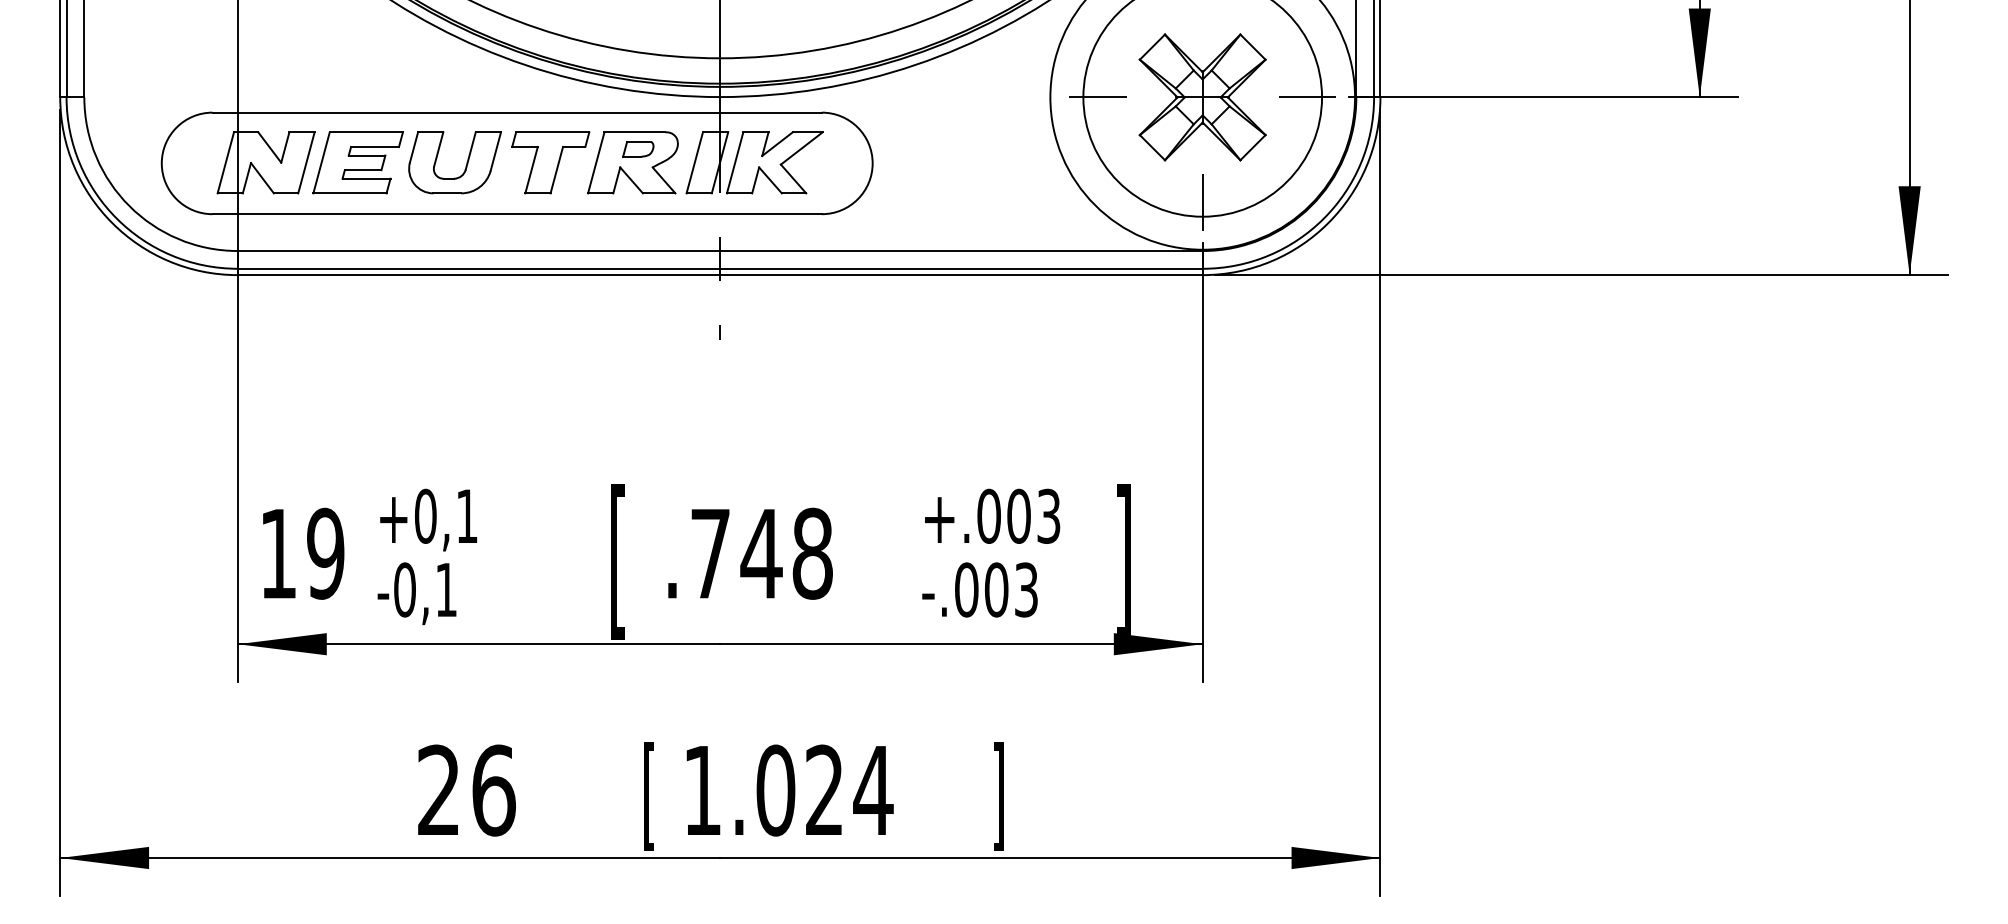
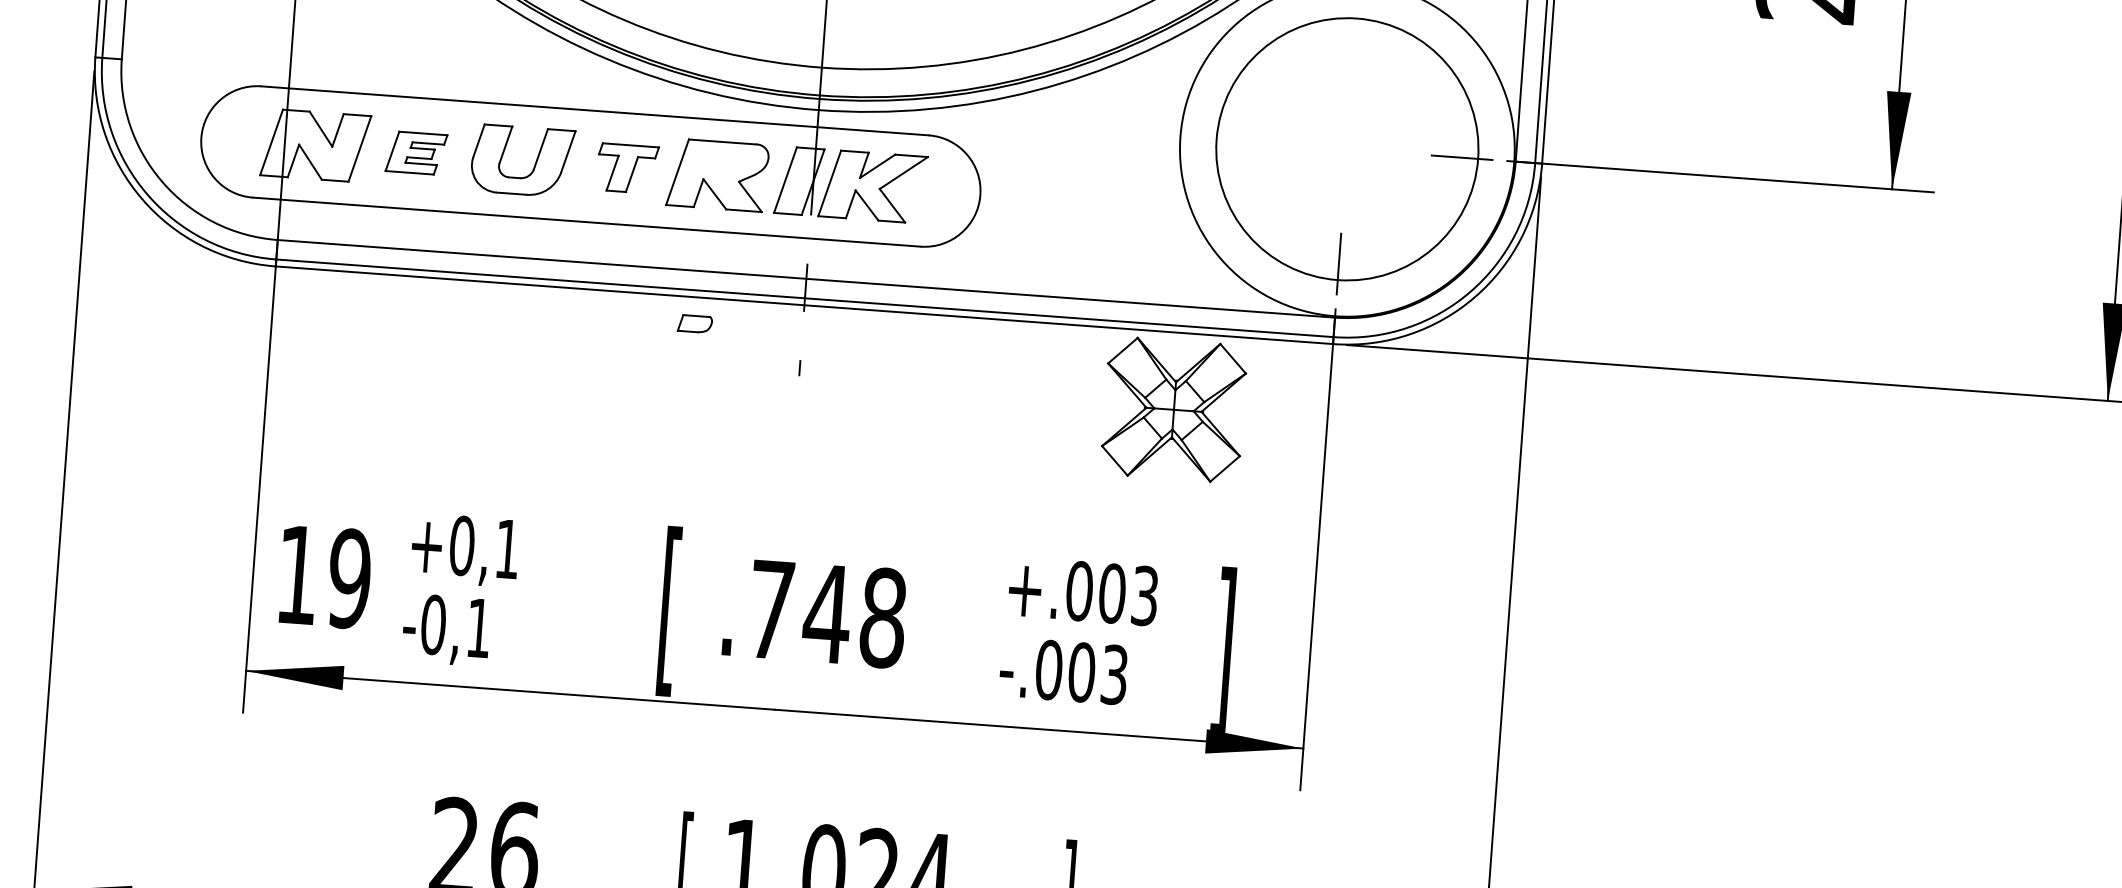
line: (1097, 97) -> (1232, 140), removed
part: (1202, 97) -> (1173, 409), moved
part: (638, 149) -> (695, 324), moved
part: (357, 162) -> (415, 152), size x0.6
part: (550, 162) -> (627, 168), size x0.7

